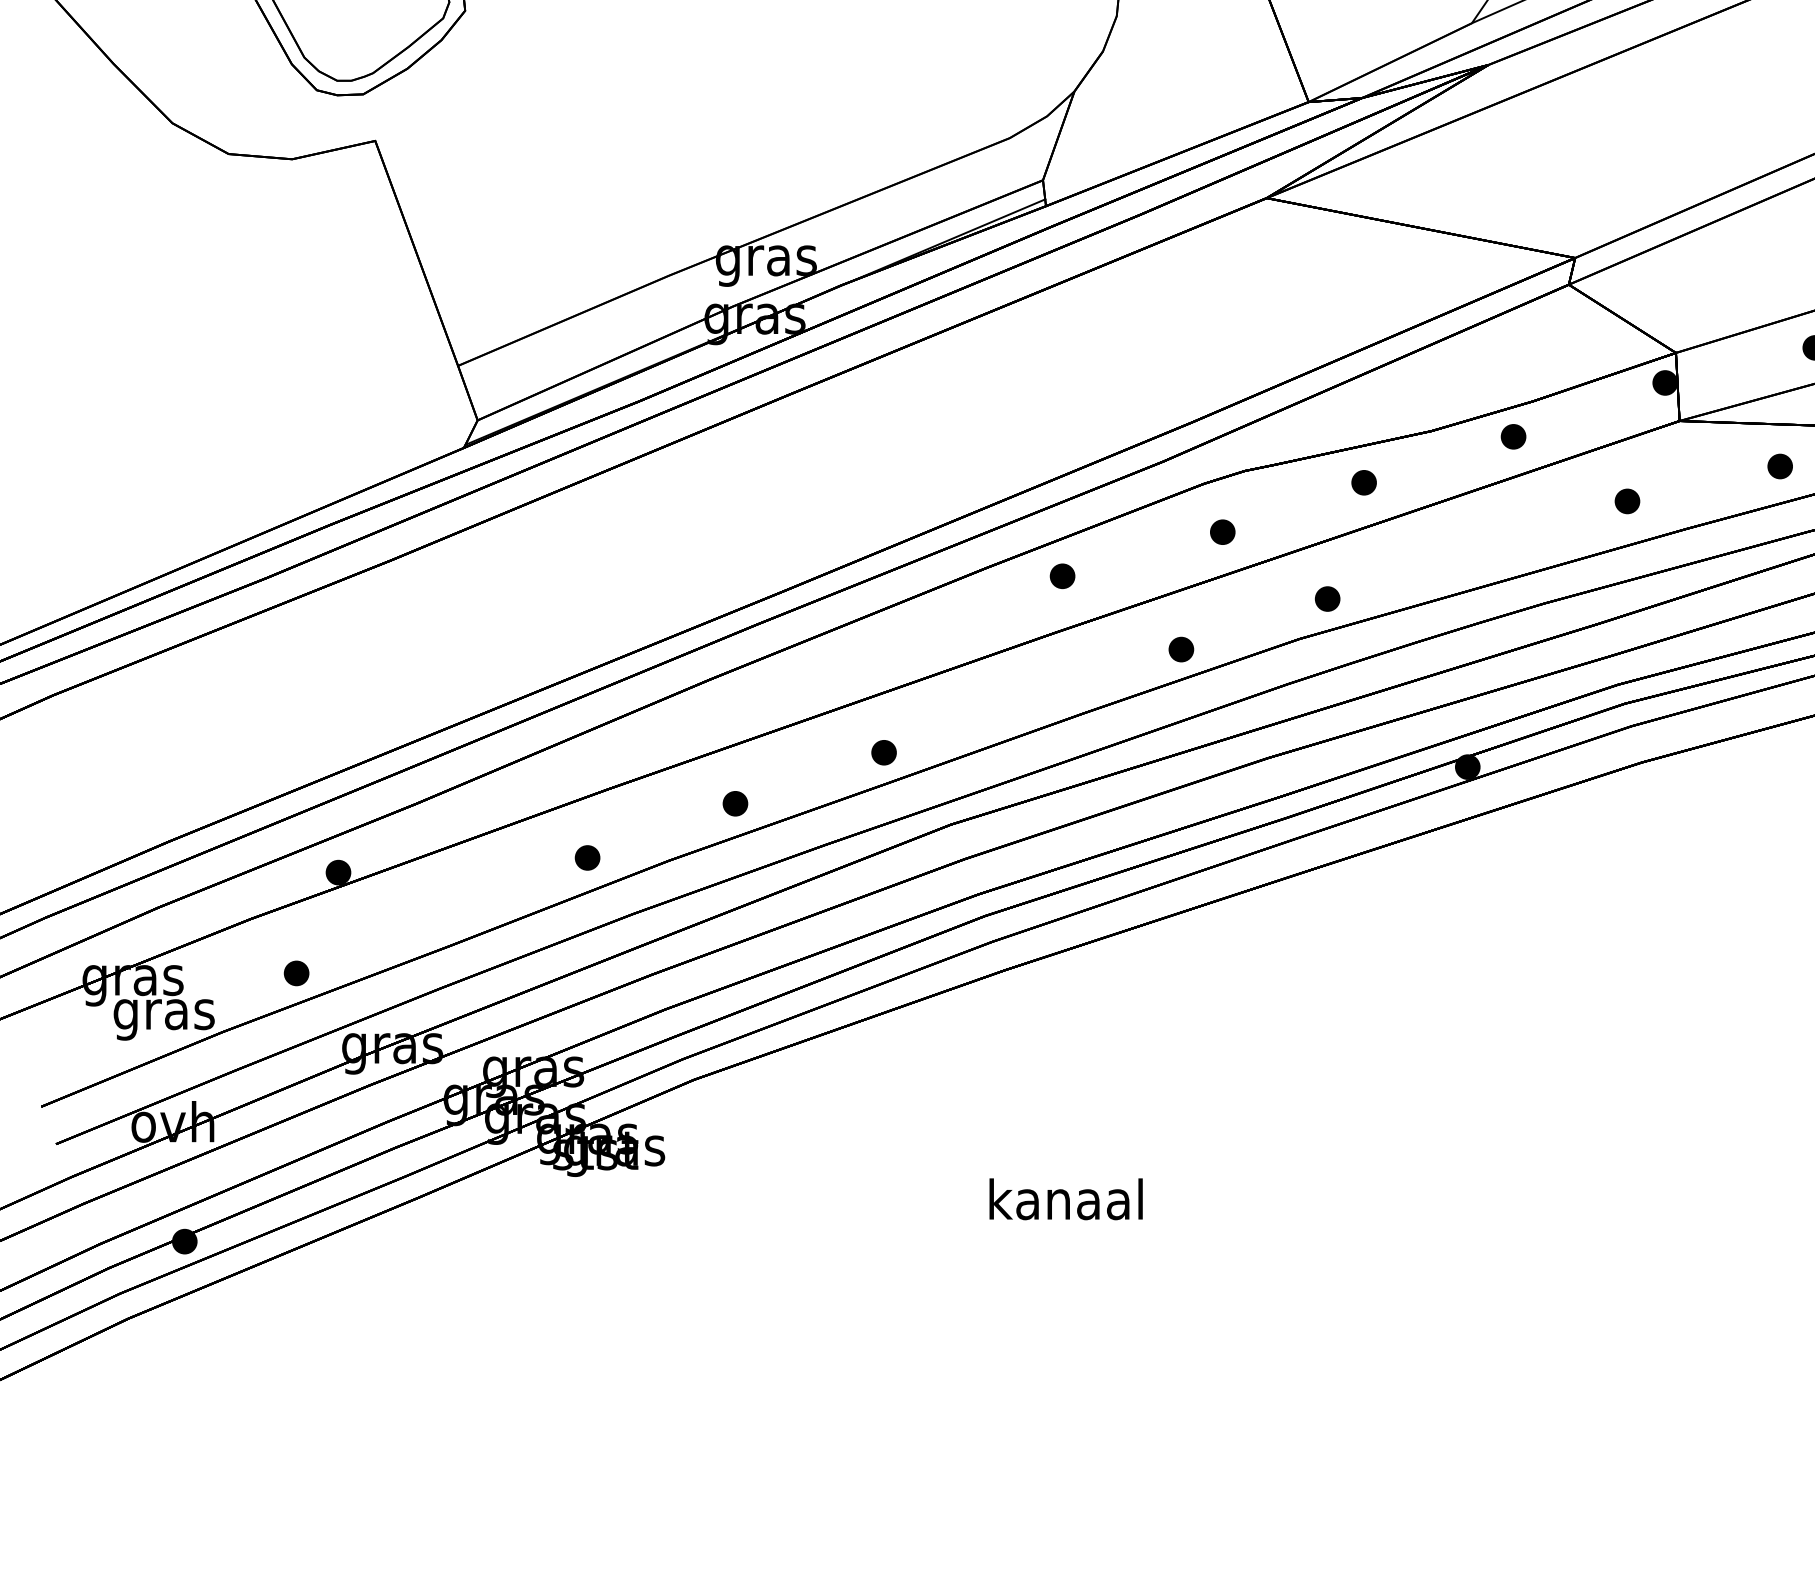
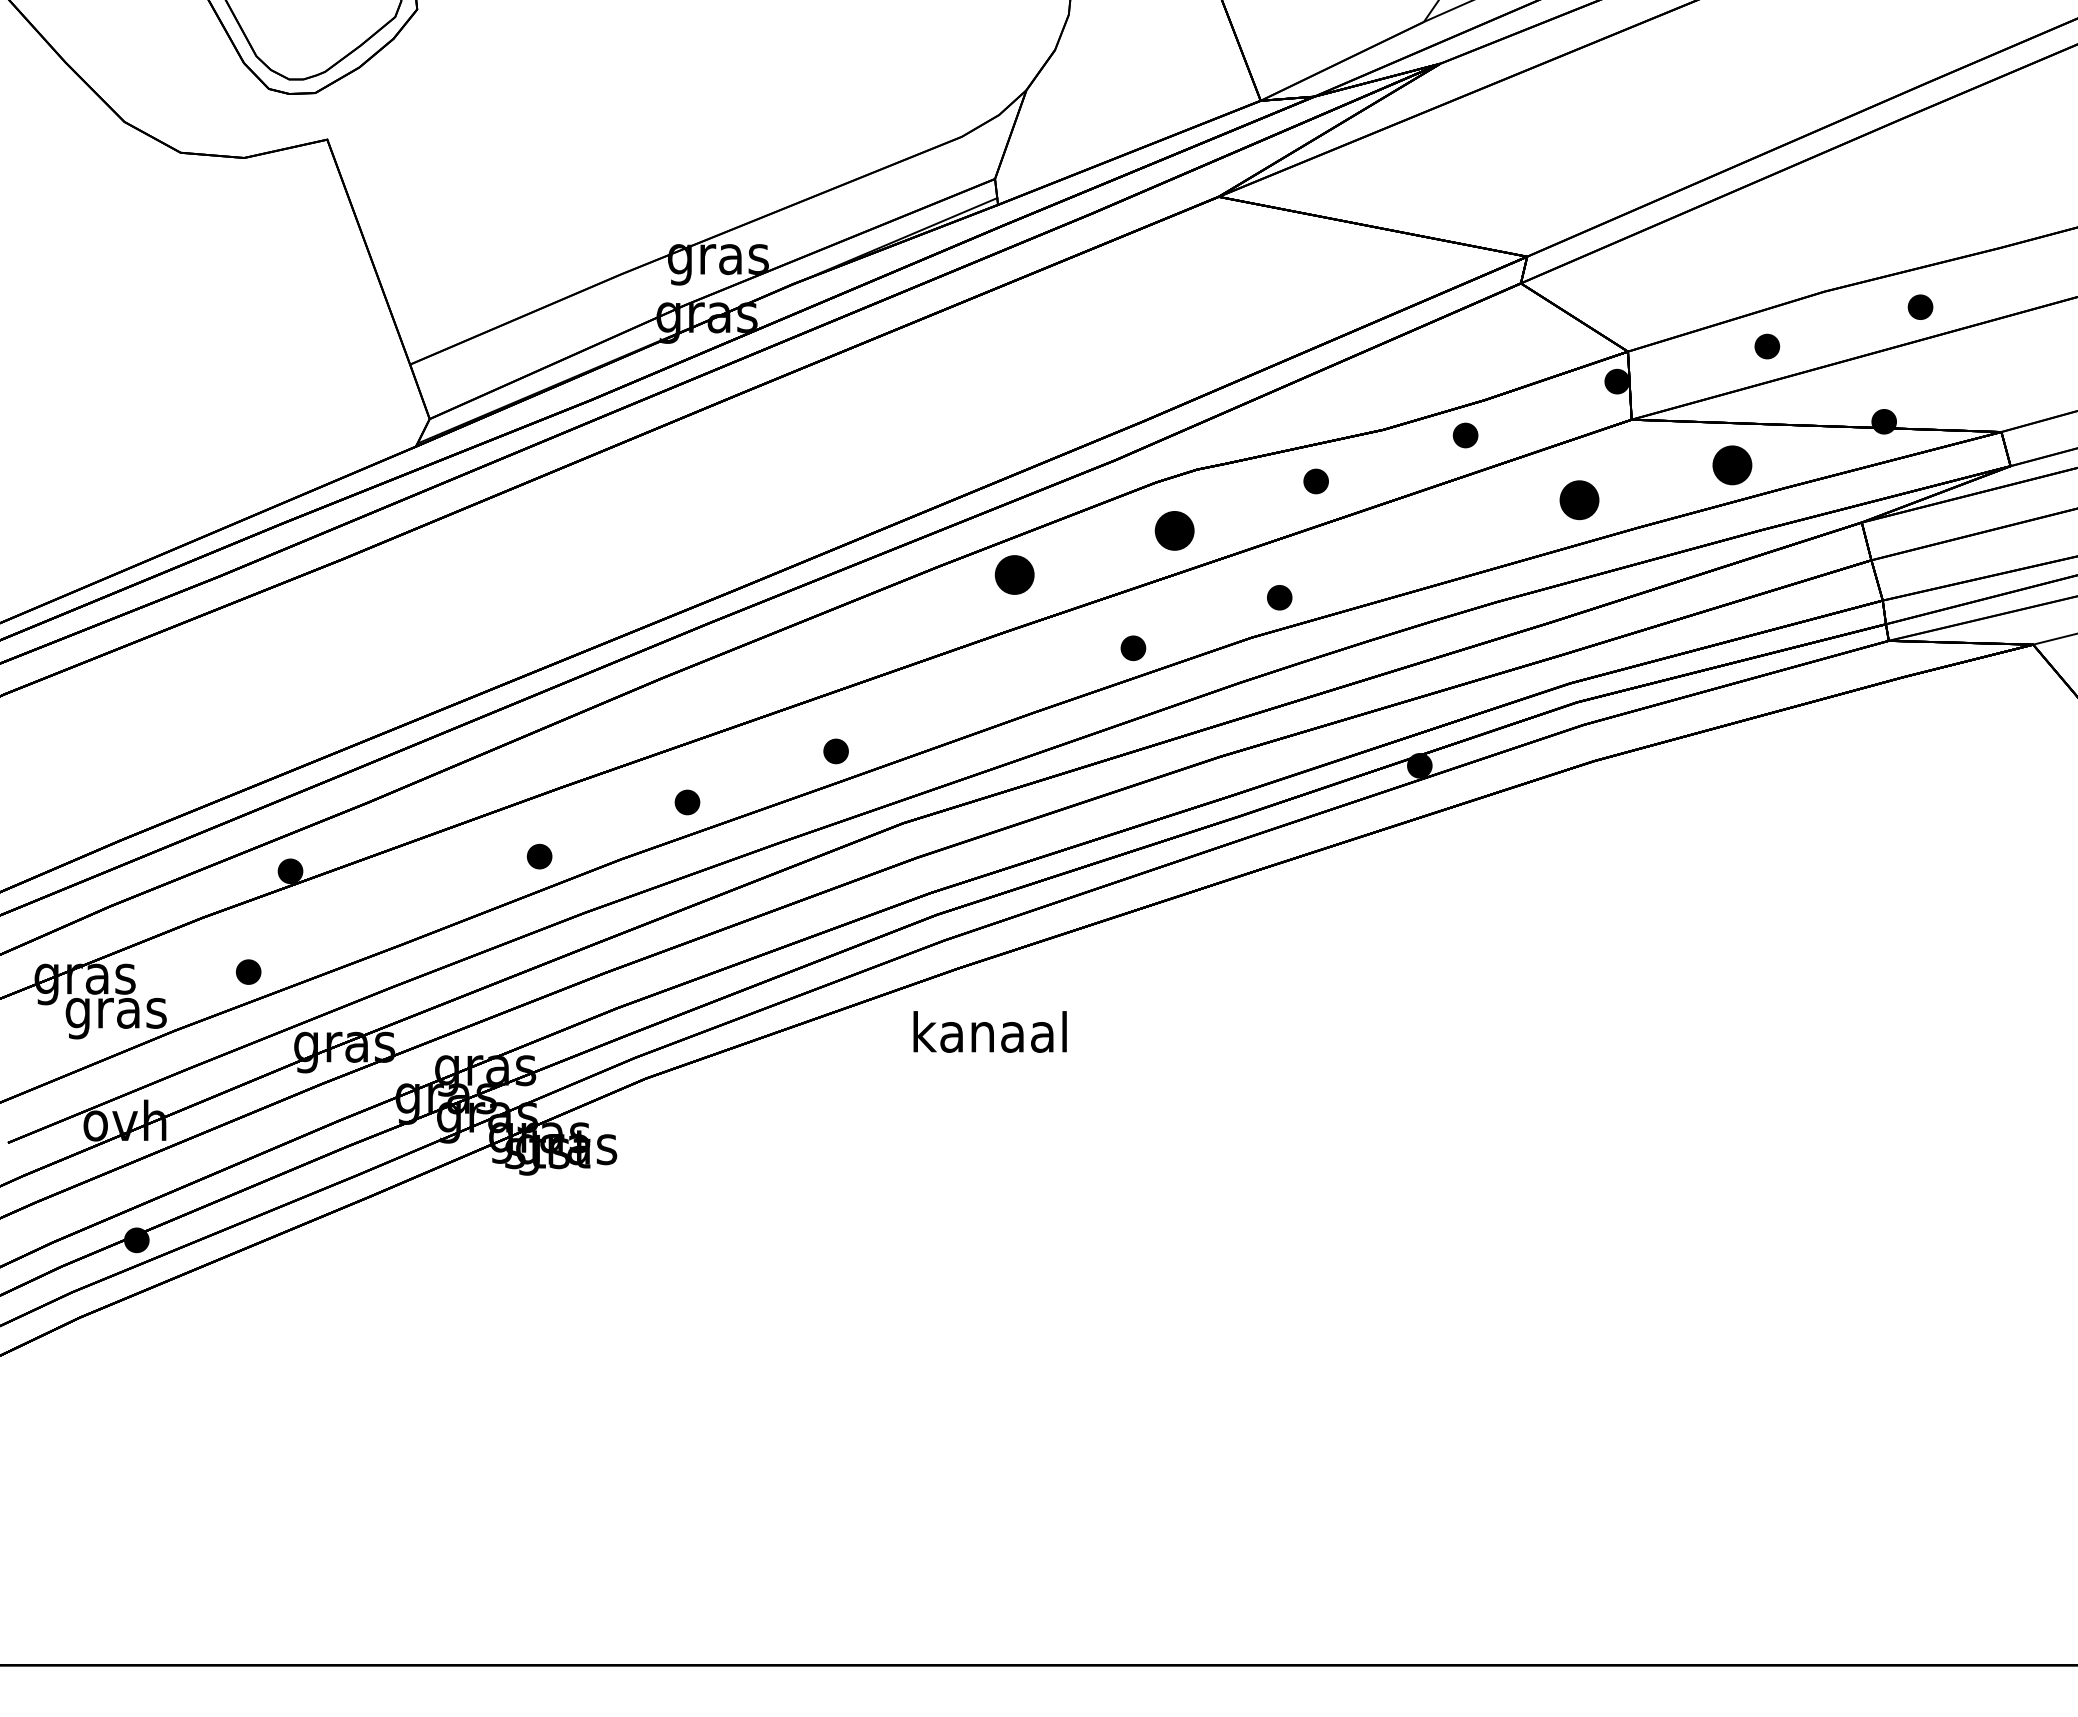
part: (1779, 465) -> (1731, 464), size x1.6
part: (1627, 500) -> (1579, 499), size x1.6
part: (1222, 531) -> (1174, 530), size x1.6
part: (1062, 575) -> (1014, 574), size x1.6
text: (1065, 1198) -> (989, 1031), moved

